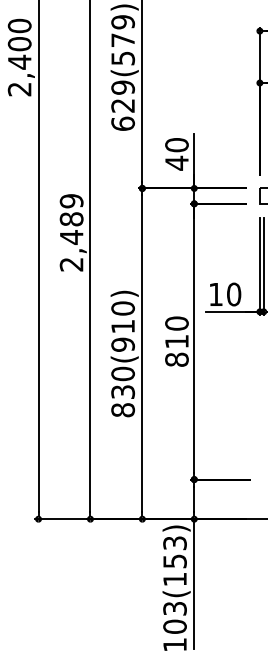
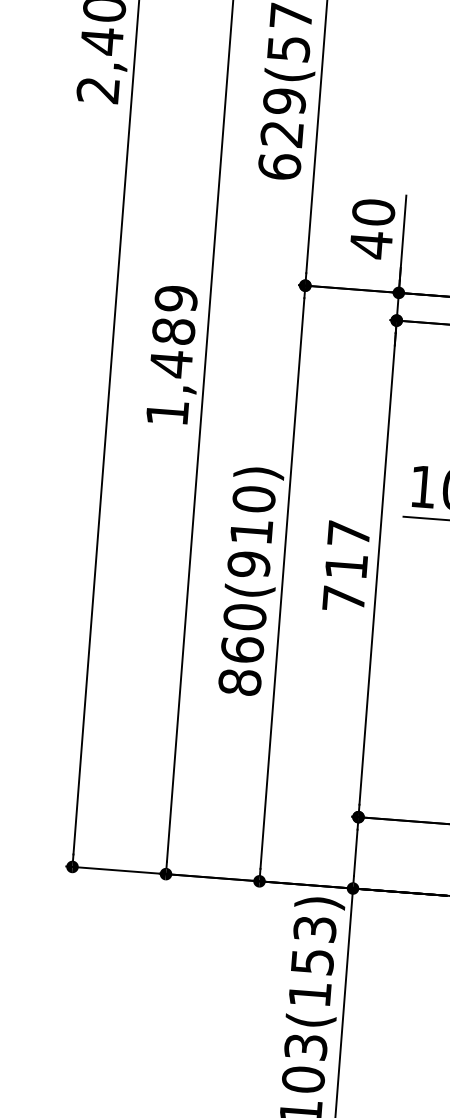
text: (71, 264) -> (167, 412), 2,489 -> 1,489
text: (176, 341) -> (345, 566), 810 -> 717
text: (123, 391) -> (243, 648), 830(910) -> 860(910)

